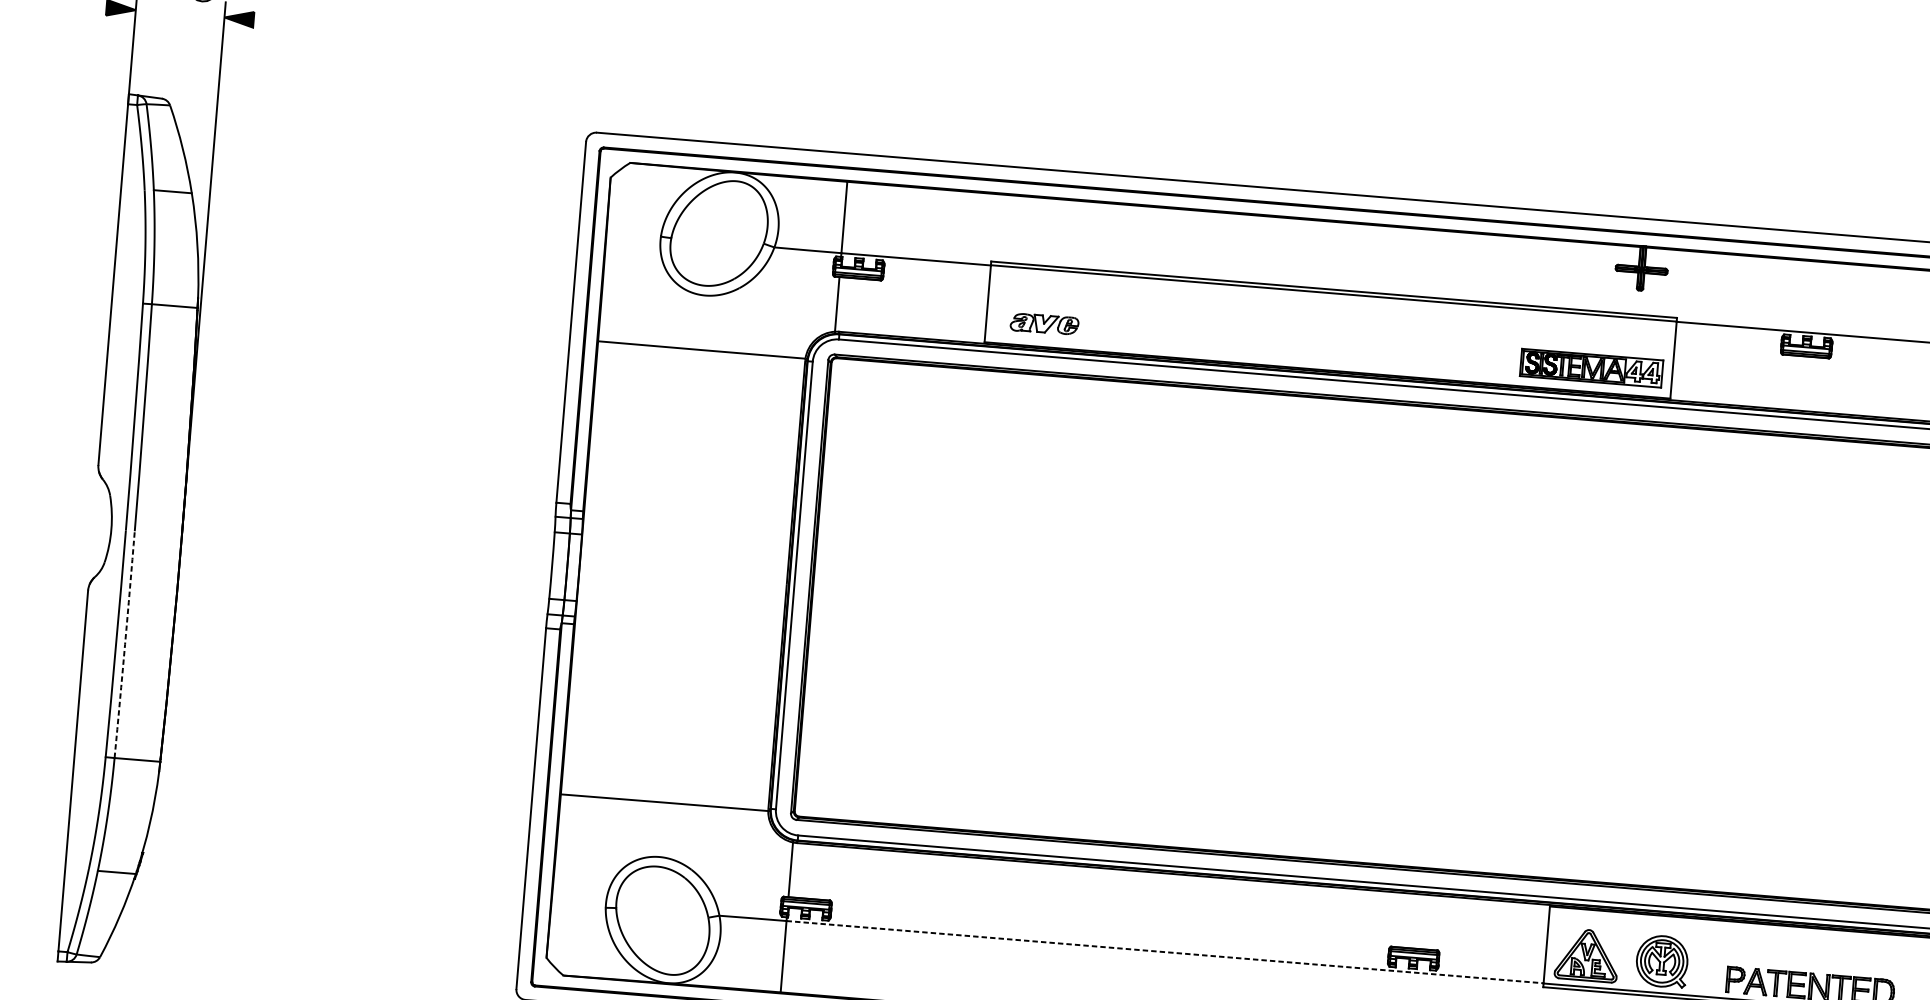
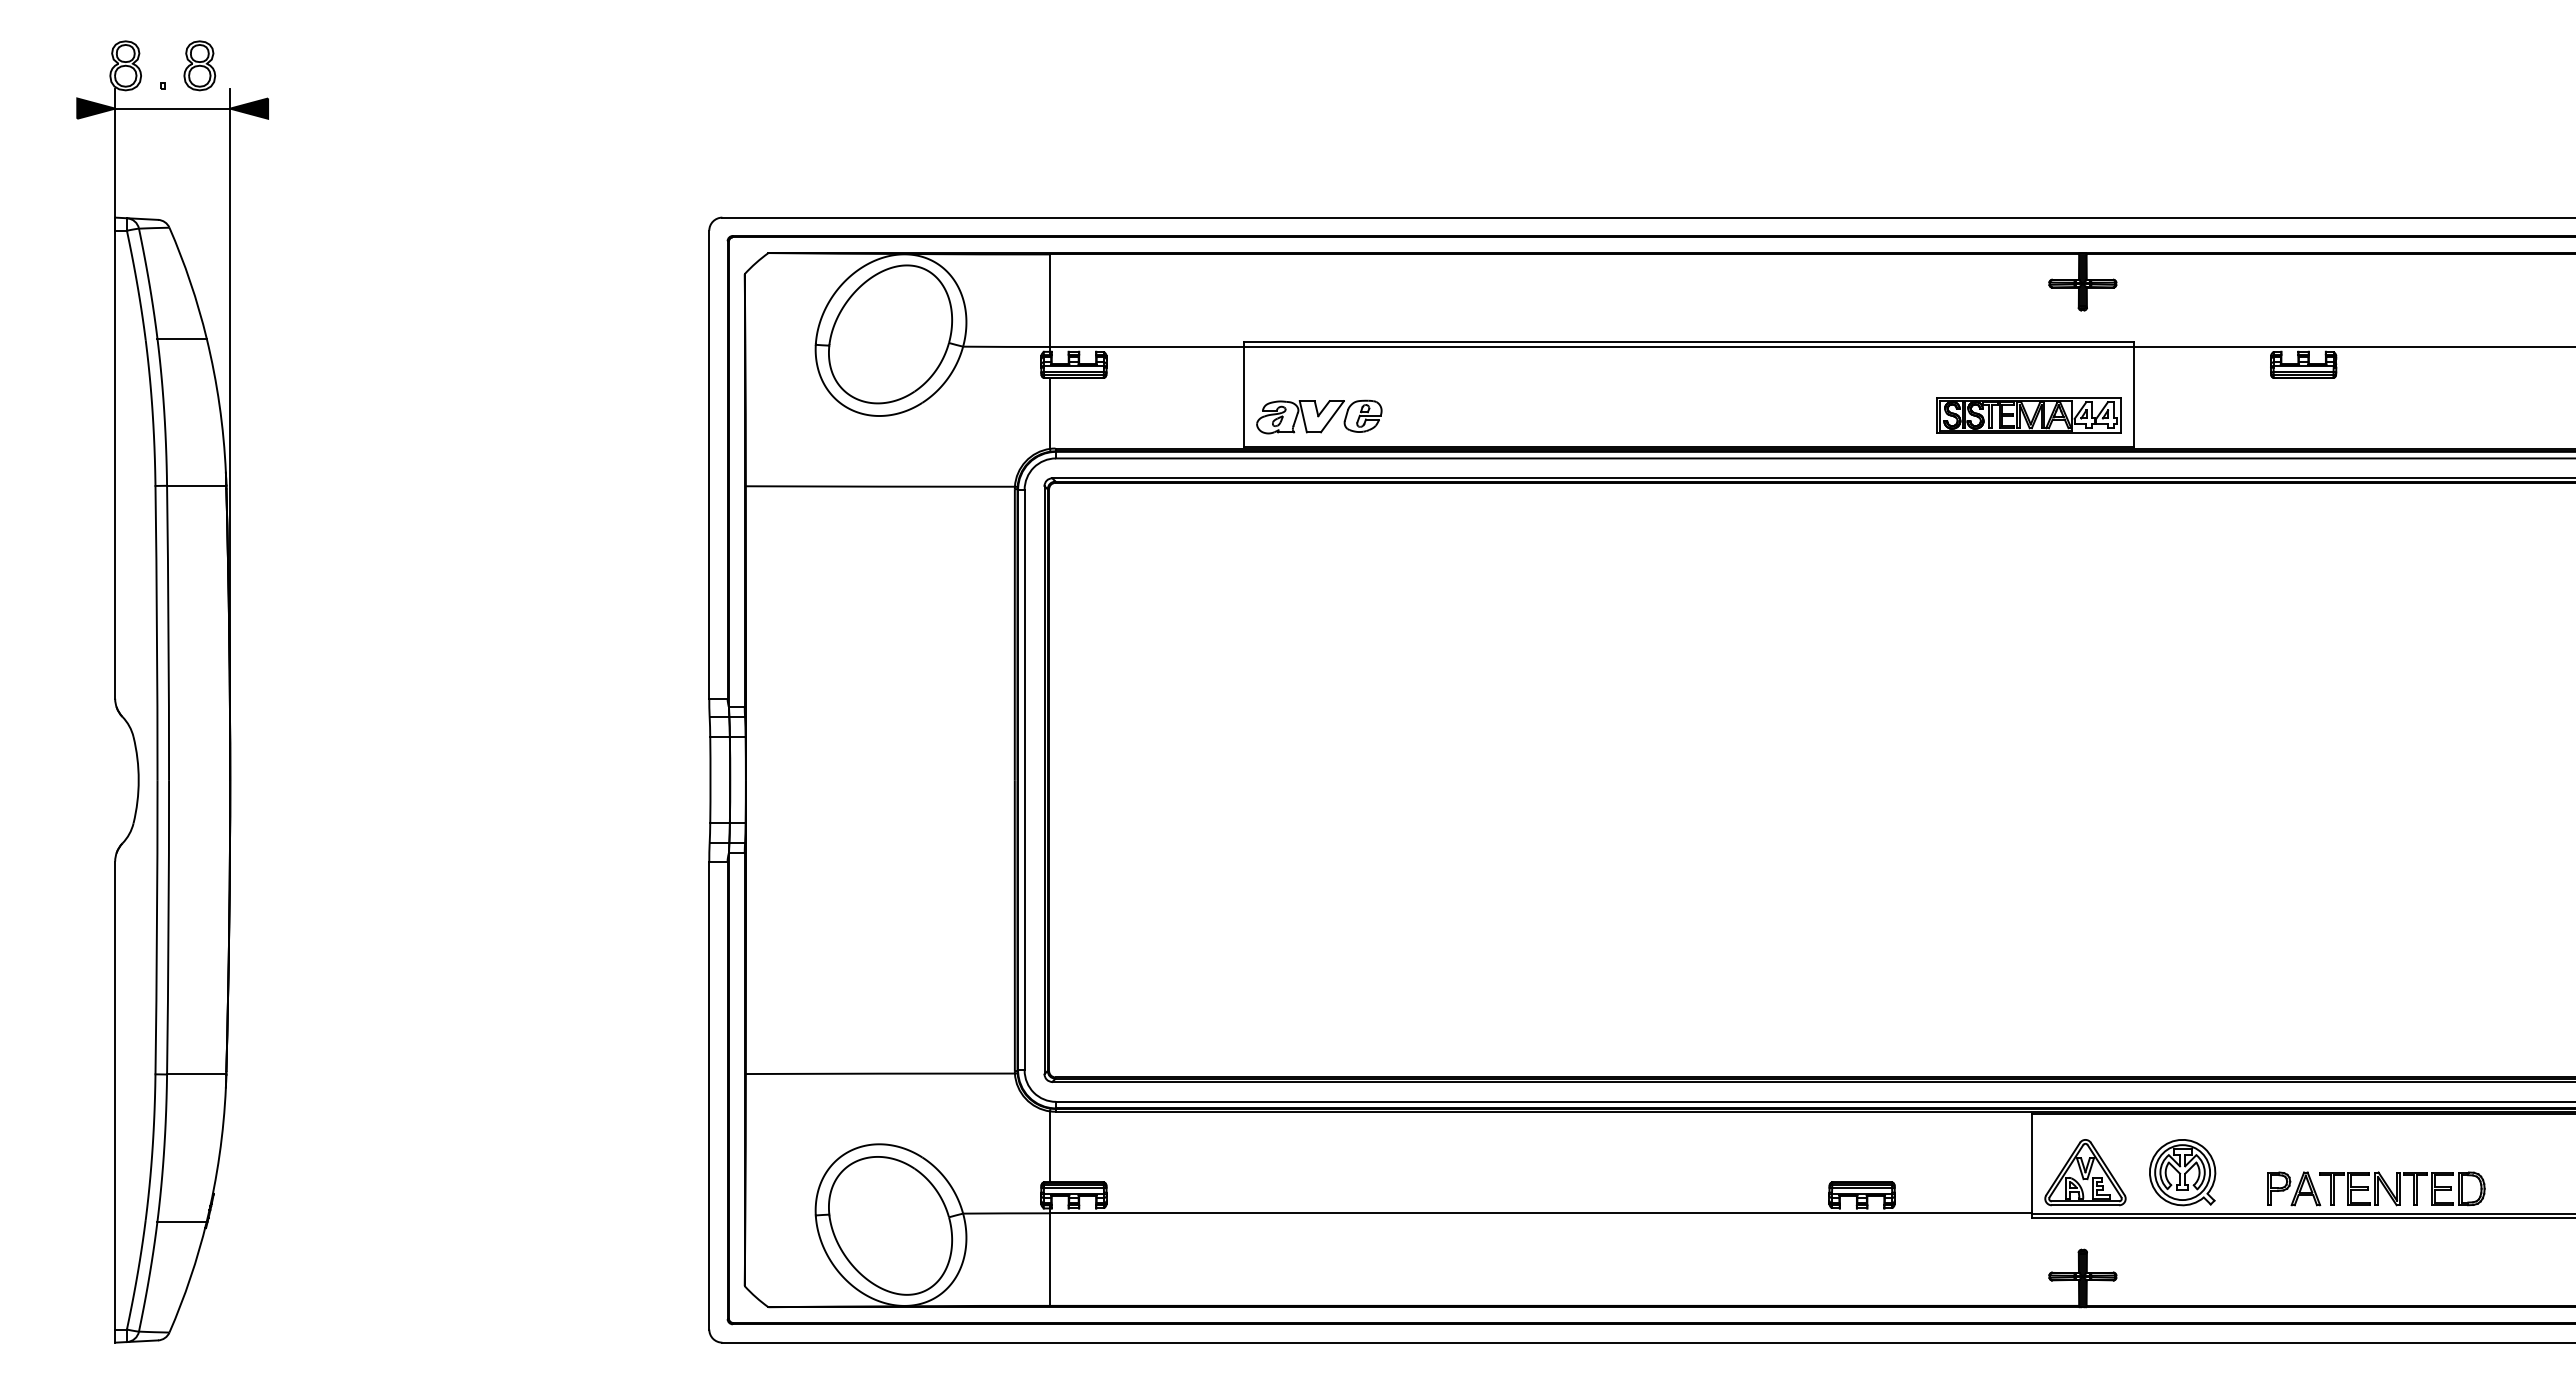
line: (180, 13) -> (172, 108), added
part: (1044, 323) -> (1319, 416), size x1.43
arc: (125, 644) -> (168, 927), dashed -> solid
line: (1165, 952) -> (1541, 1213), dashed -> solid

